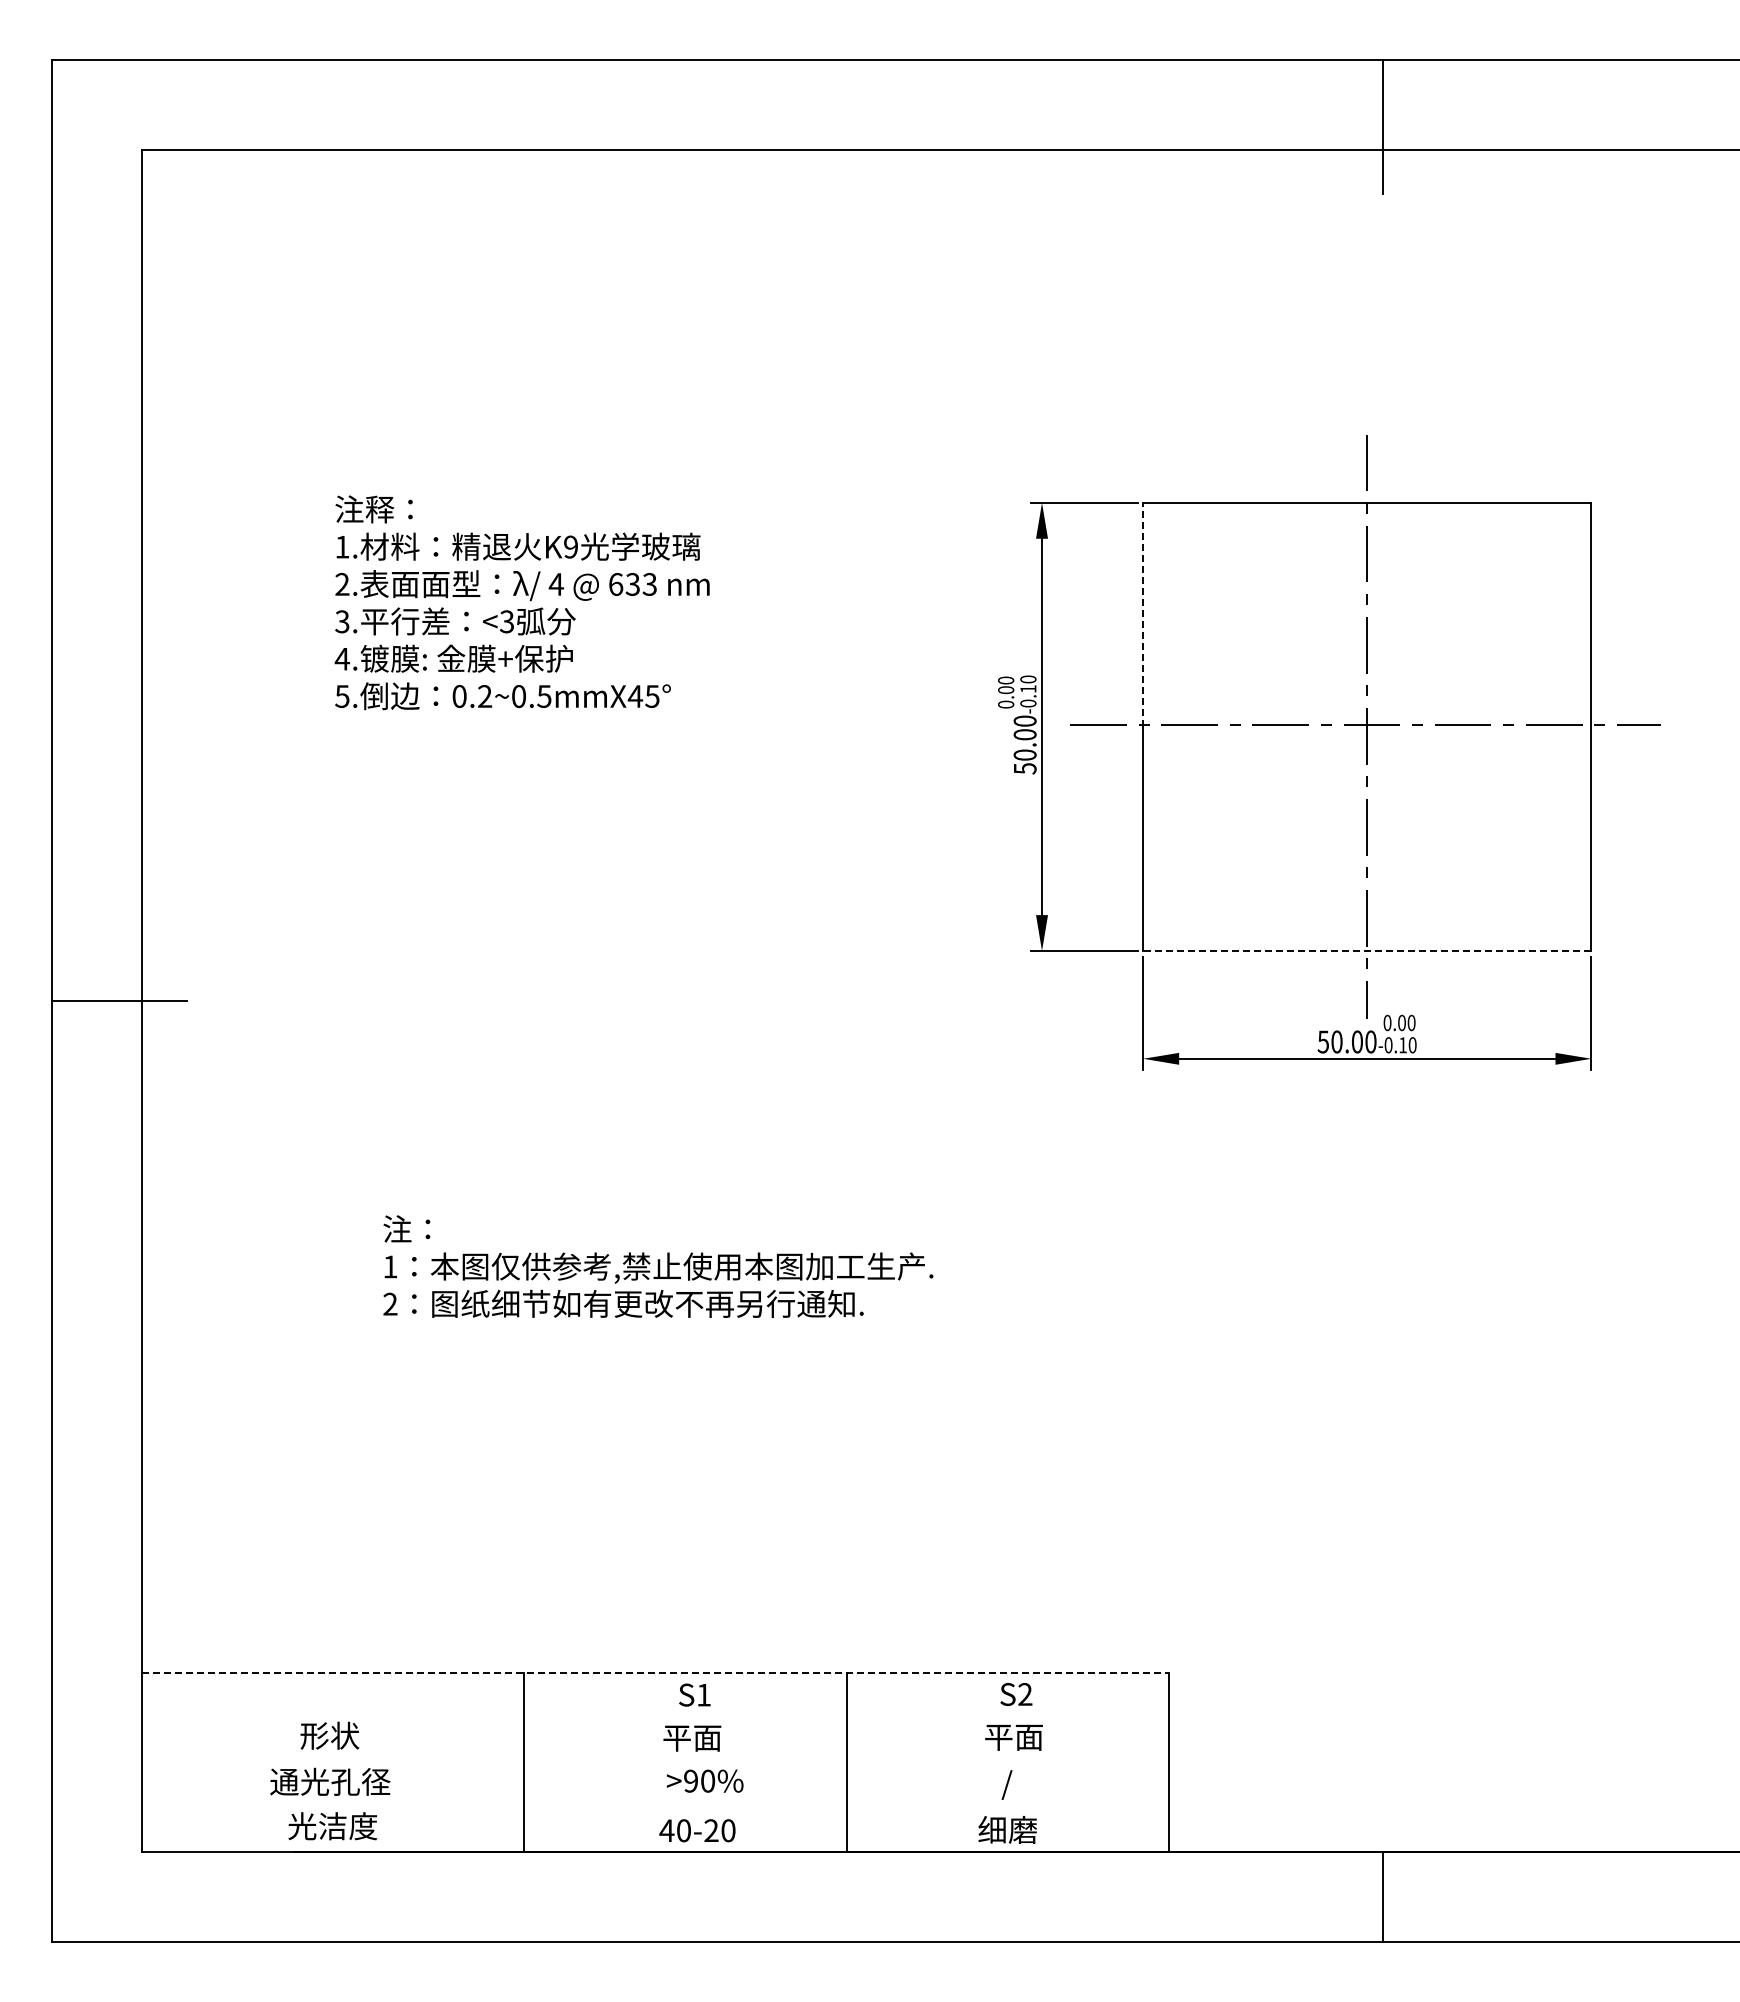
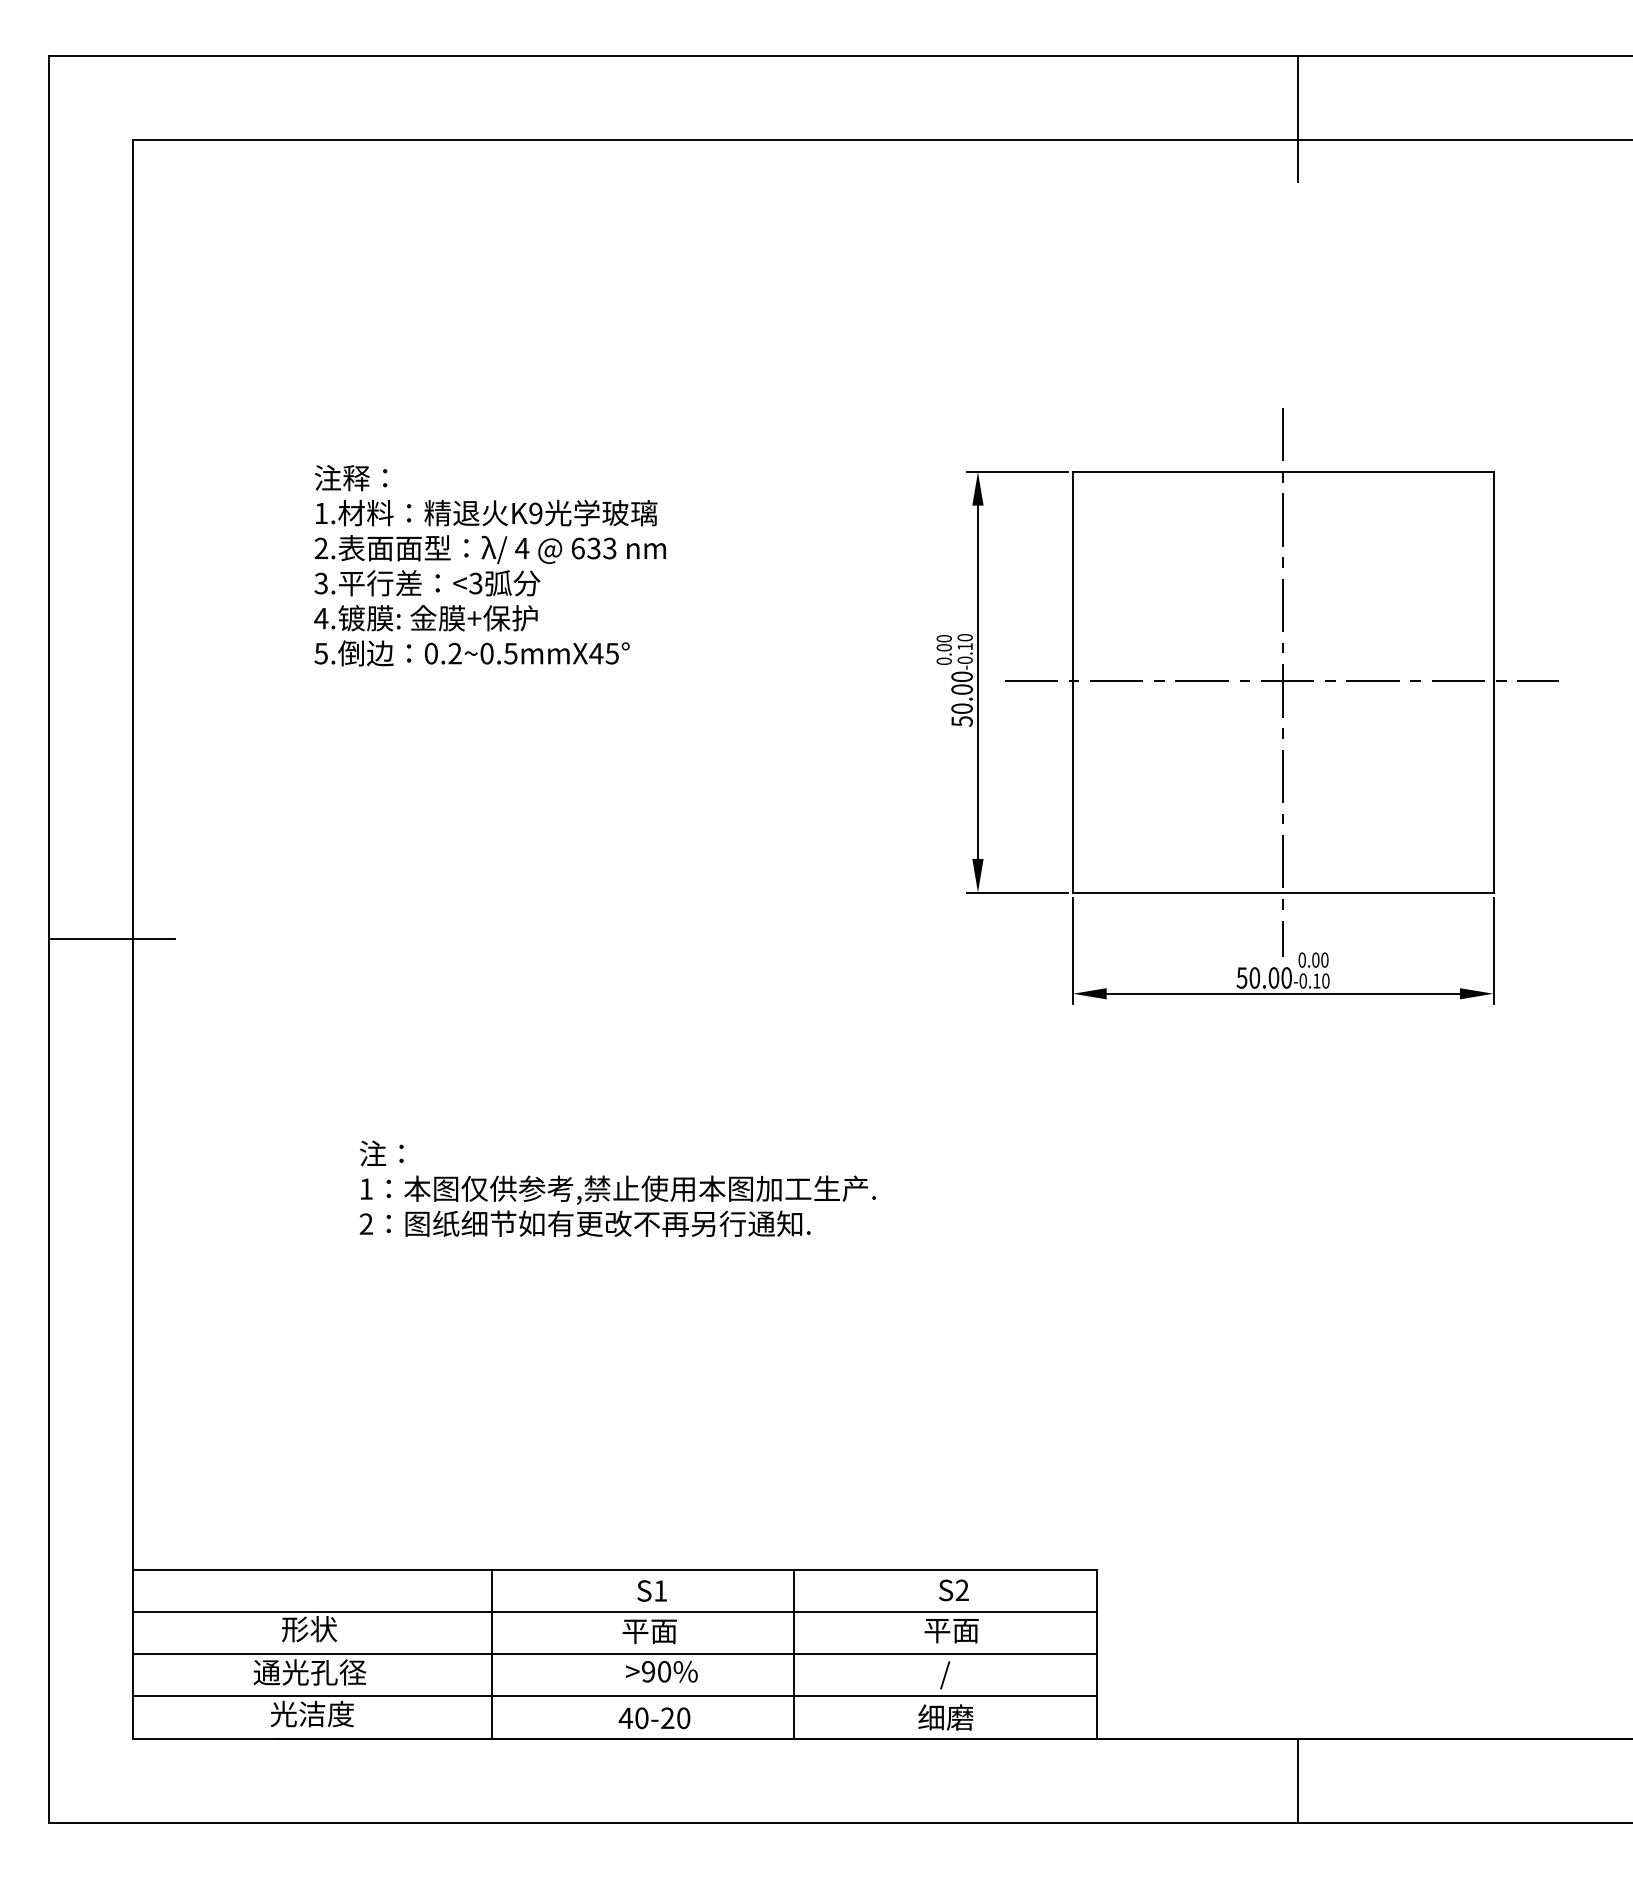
line: (1143, 614) -> (1073, 576), dashed -> solid
line: (1366, 950) -> (1282, 892), dashed -> solid
line: (655, 1673) -> (615, 1570), dashed -> solid
line: (655, 1717) -> (615, 1612), added
line: (655, 1762) -> (615, 1654), added
line: (655, 1807) -> (615, 1696), added

